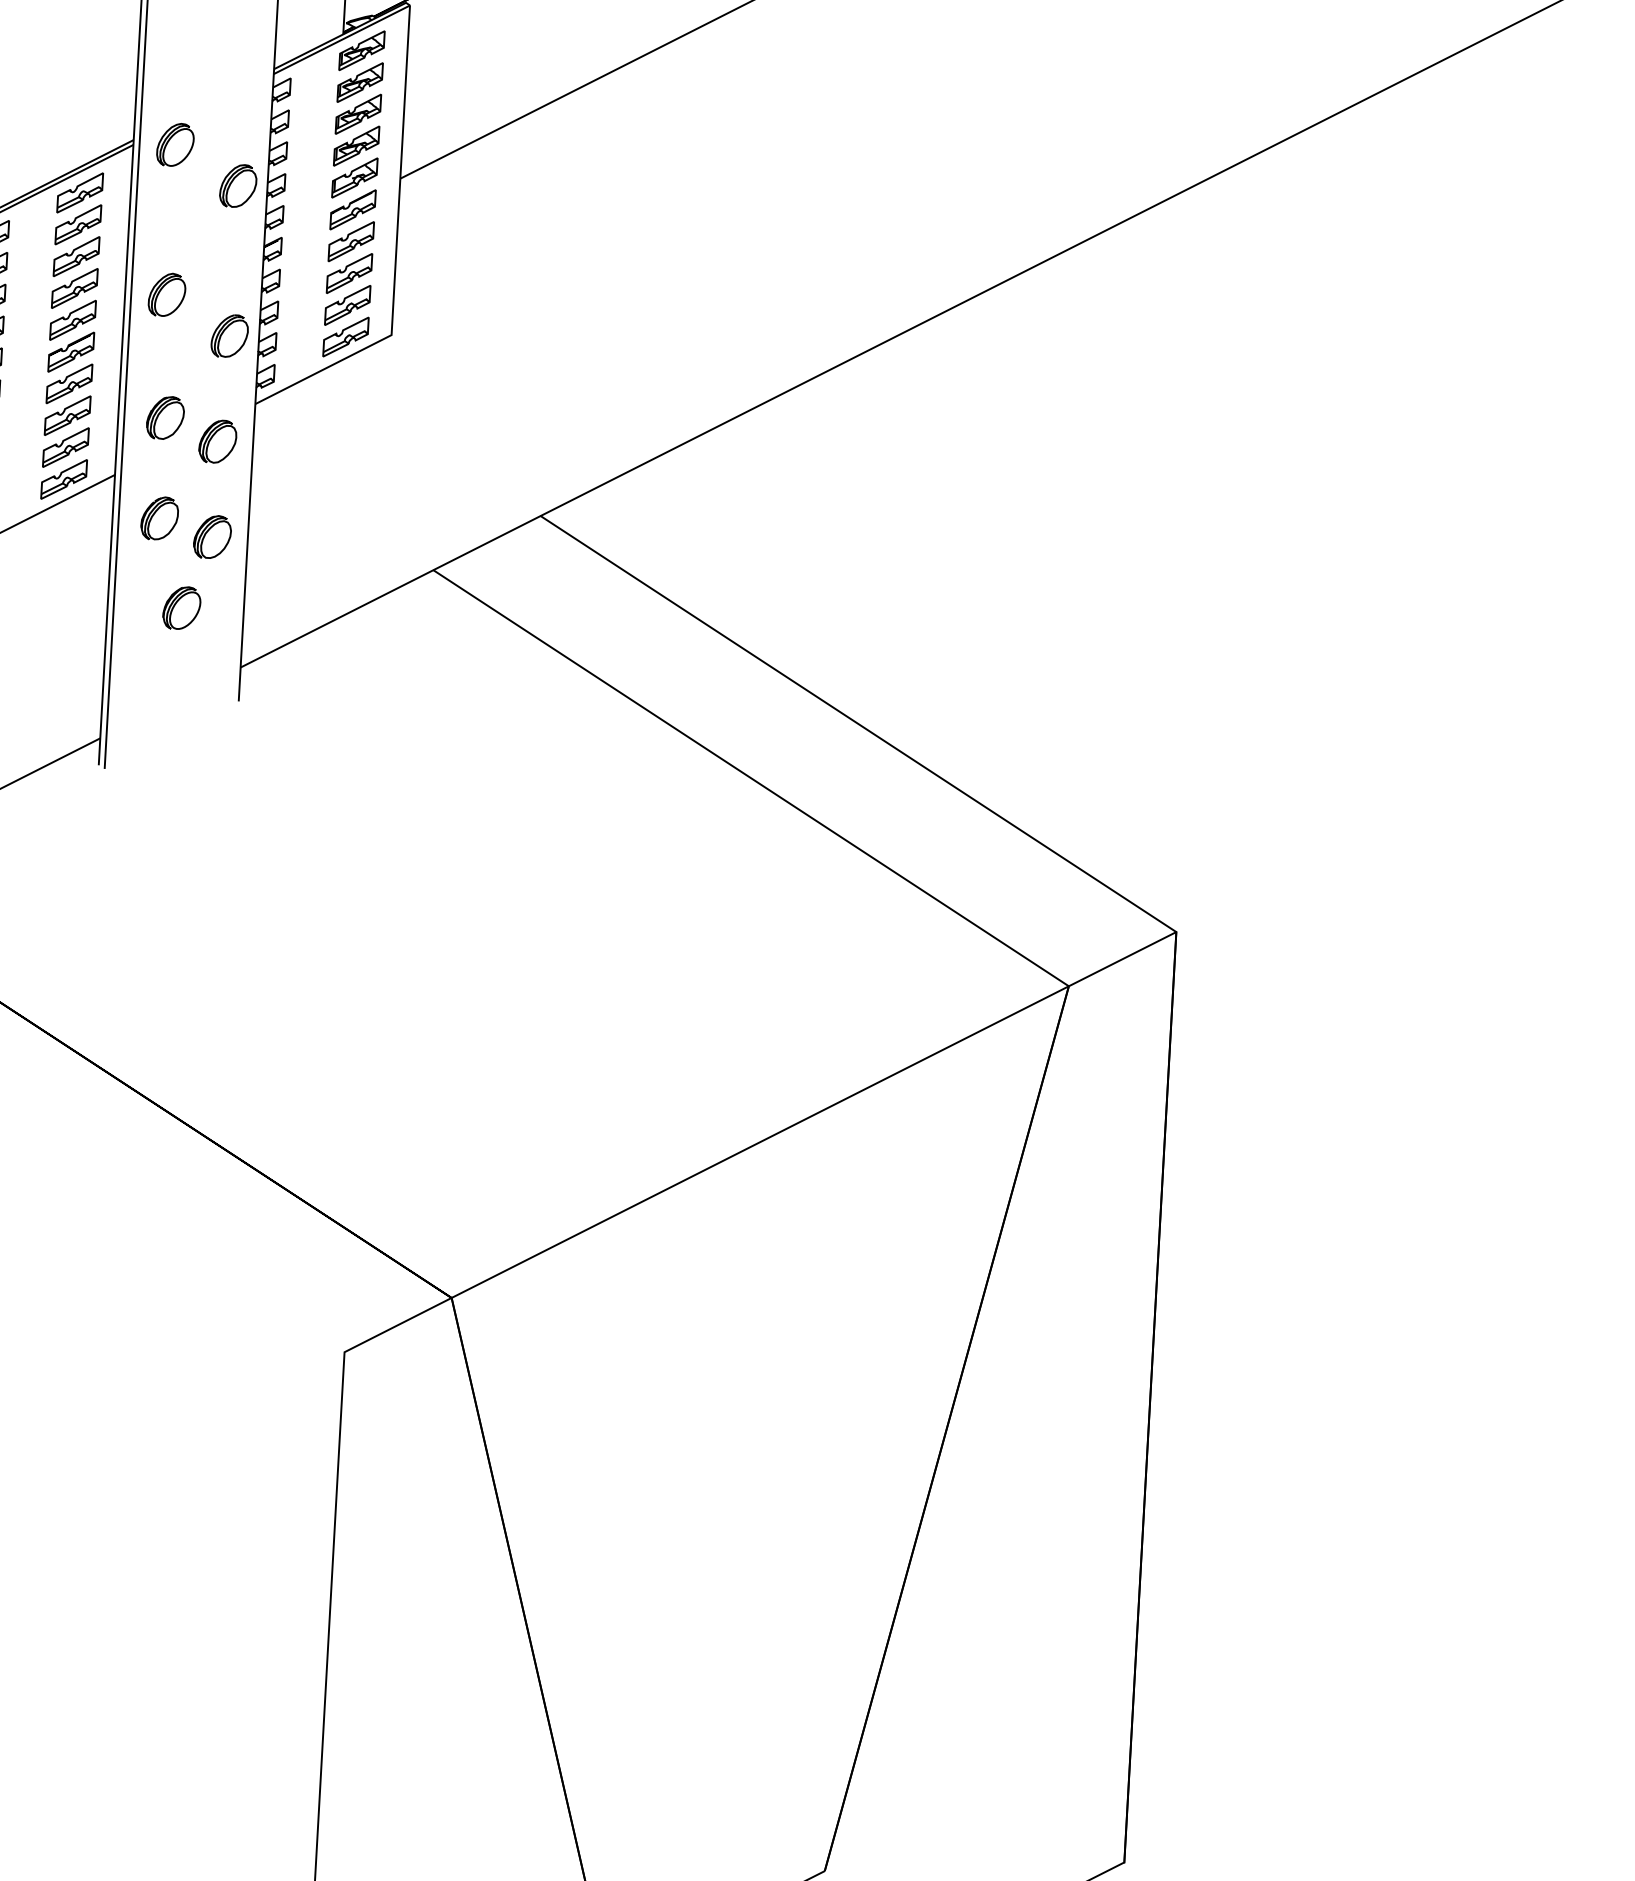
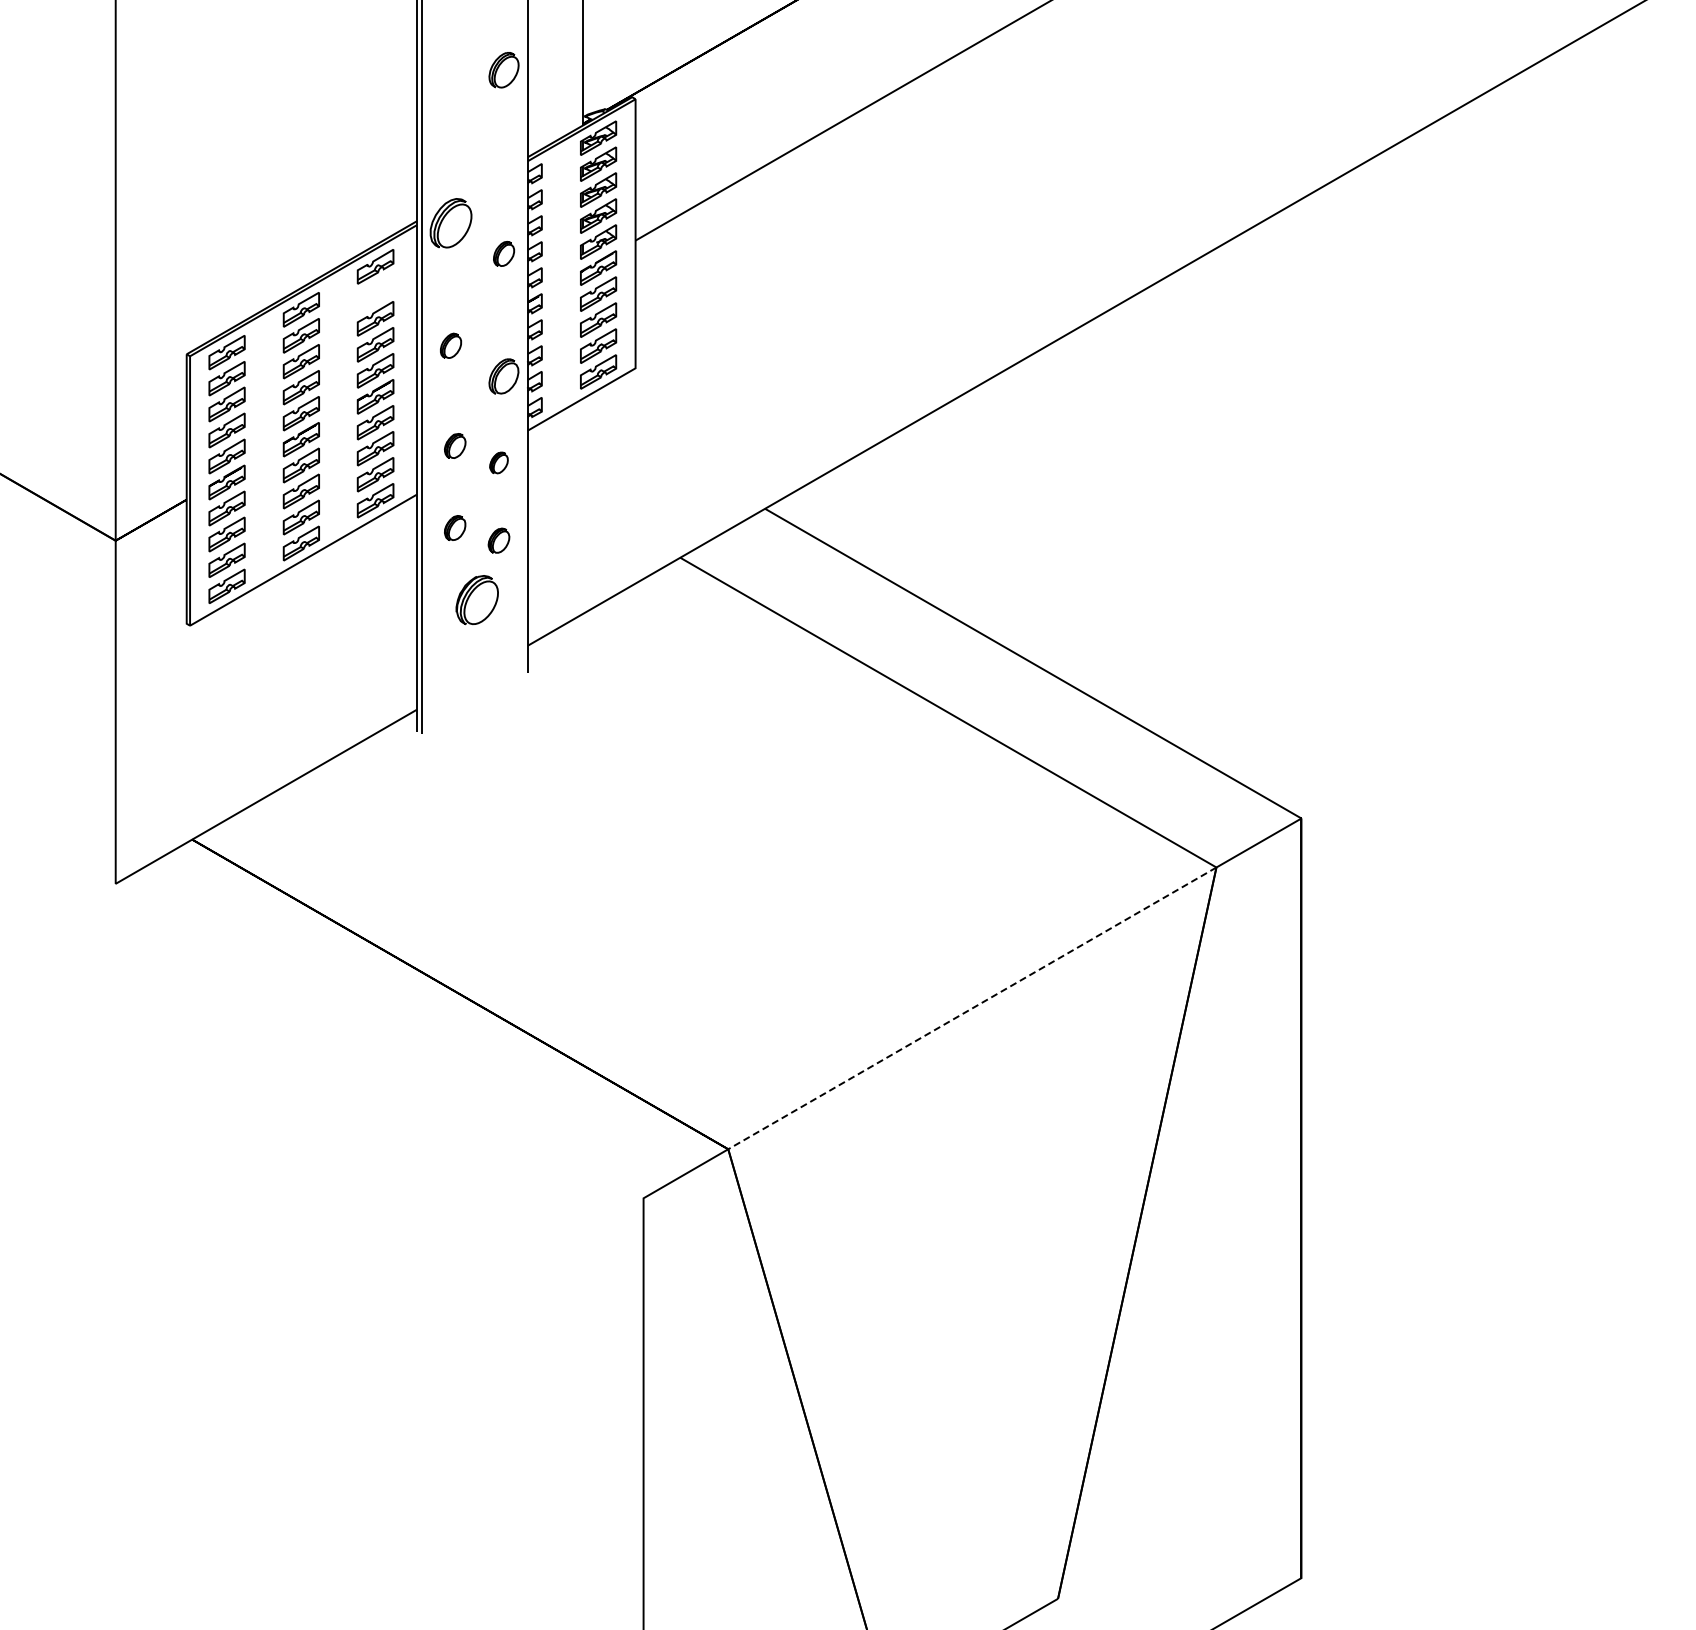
part: (174, 145) -> (450, 223), size x1.4
part: (237, 185) -> (503, 253), size x0.7
part: (78, 224) -> (375, 292), removed
part: (166, 294) -> (450, 345), size x0.7
part: (164, 417) -> (454, 445), size x0.7
part: (217, 441) -> (498, 462), size x0.6
part: (158, 517) -> (454, 527), size x0.7
part: (211, 536) -> (498, 540), size x0.7
part: (182, 607) -> (477, 599), size x1.4
line: (760, 1142) -> (972, 1008), solid -> dashed

